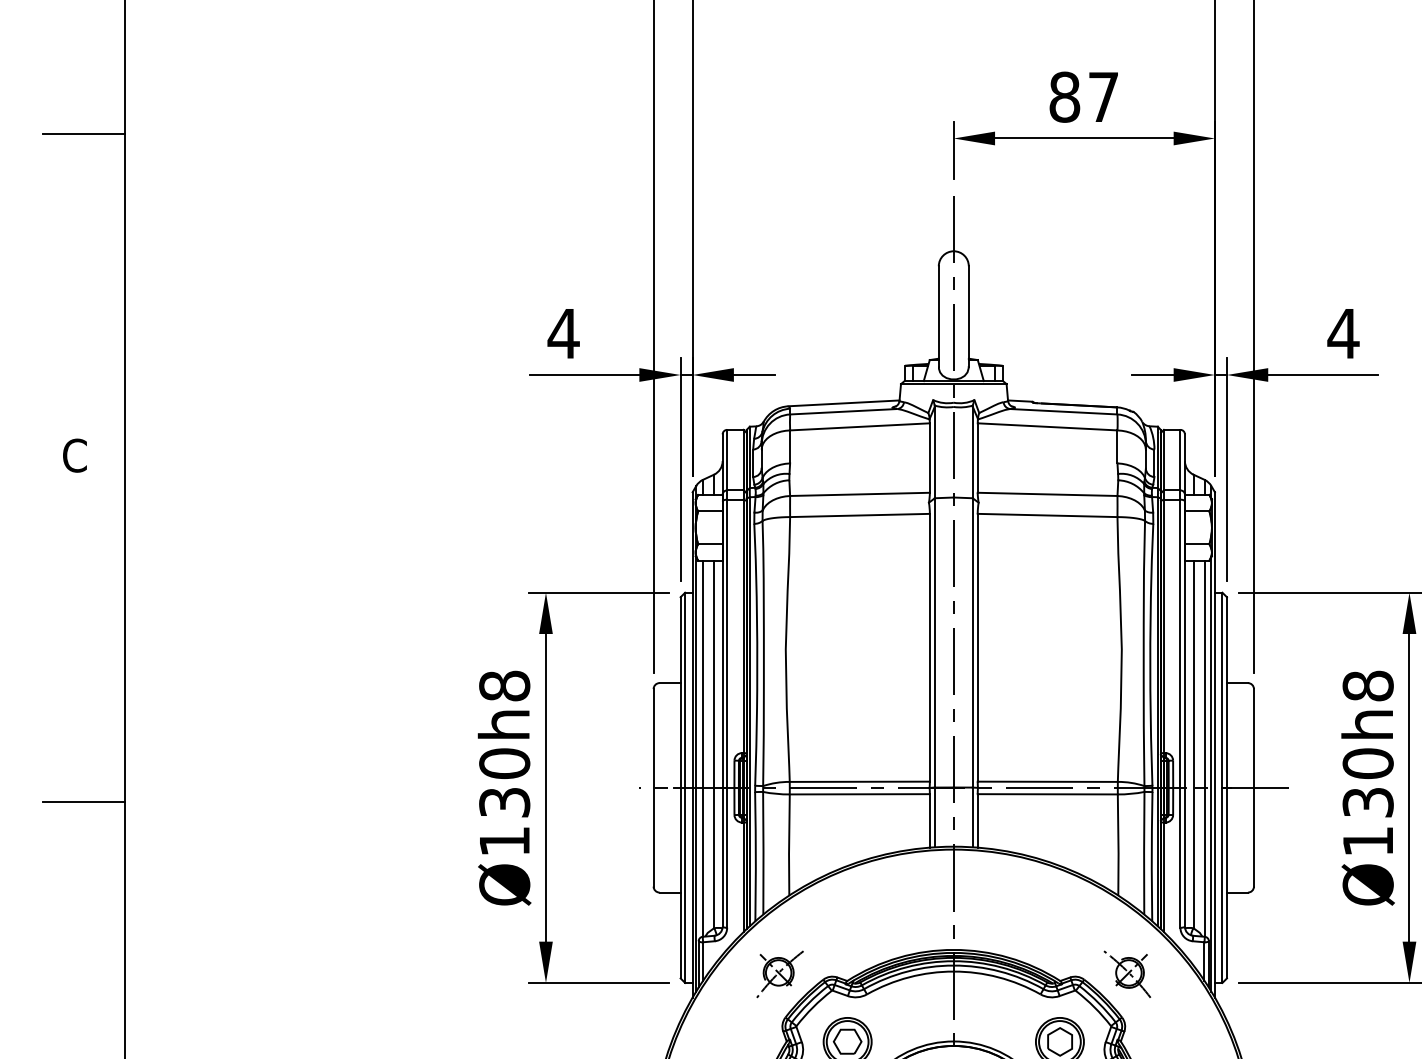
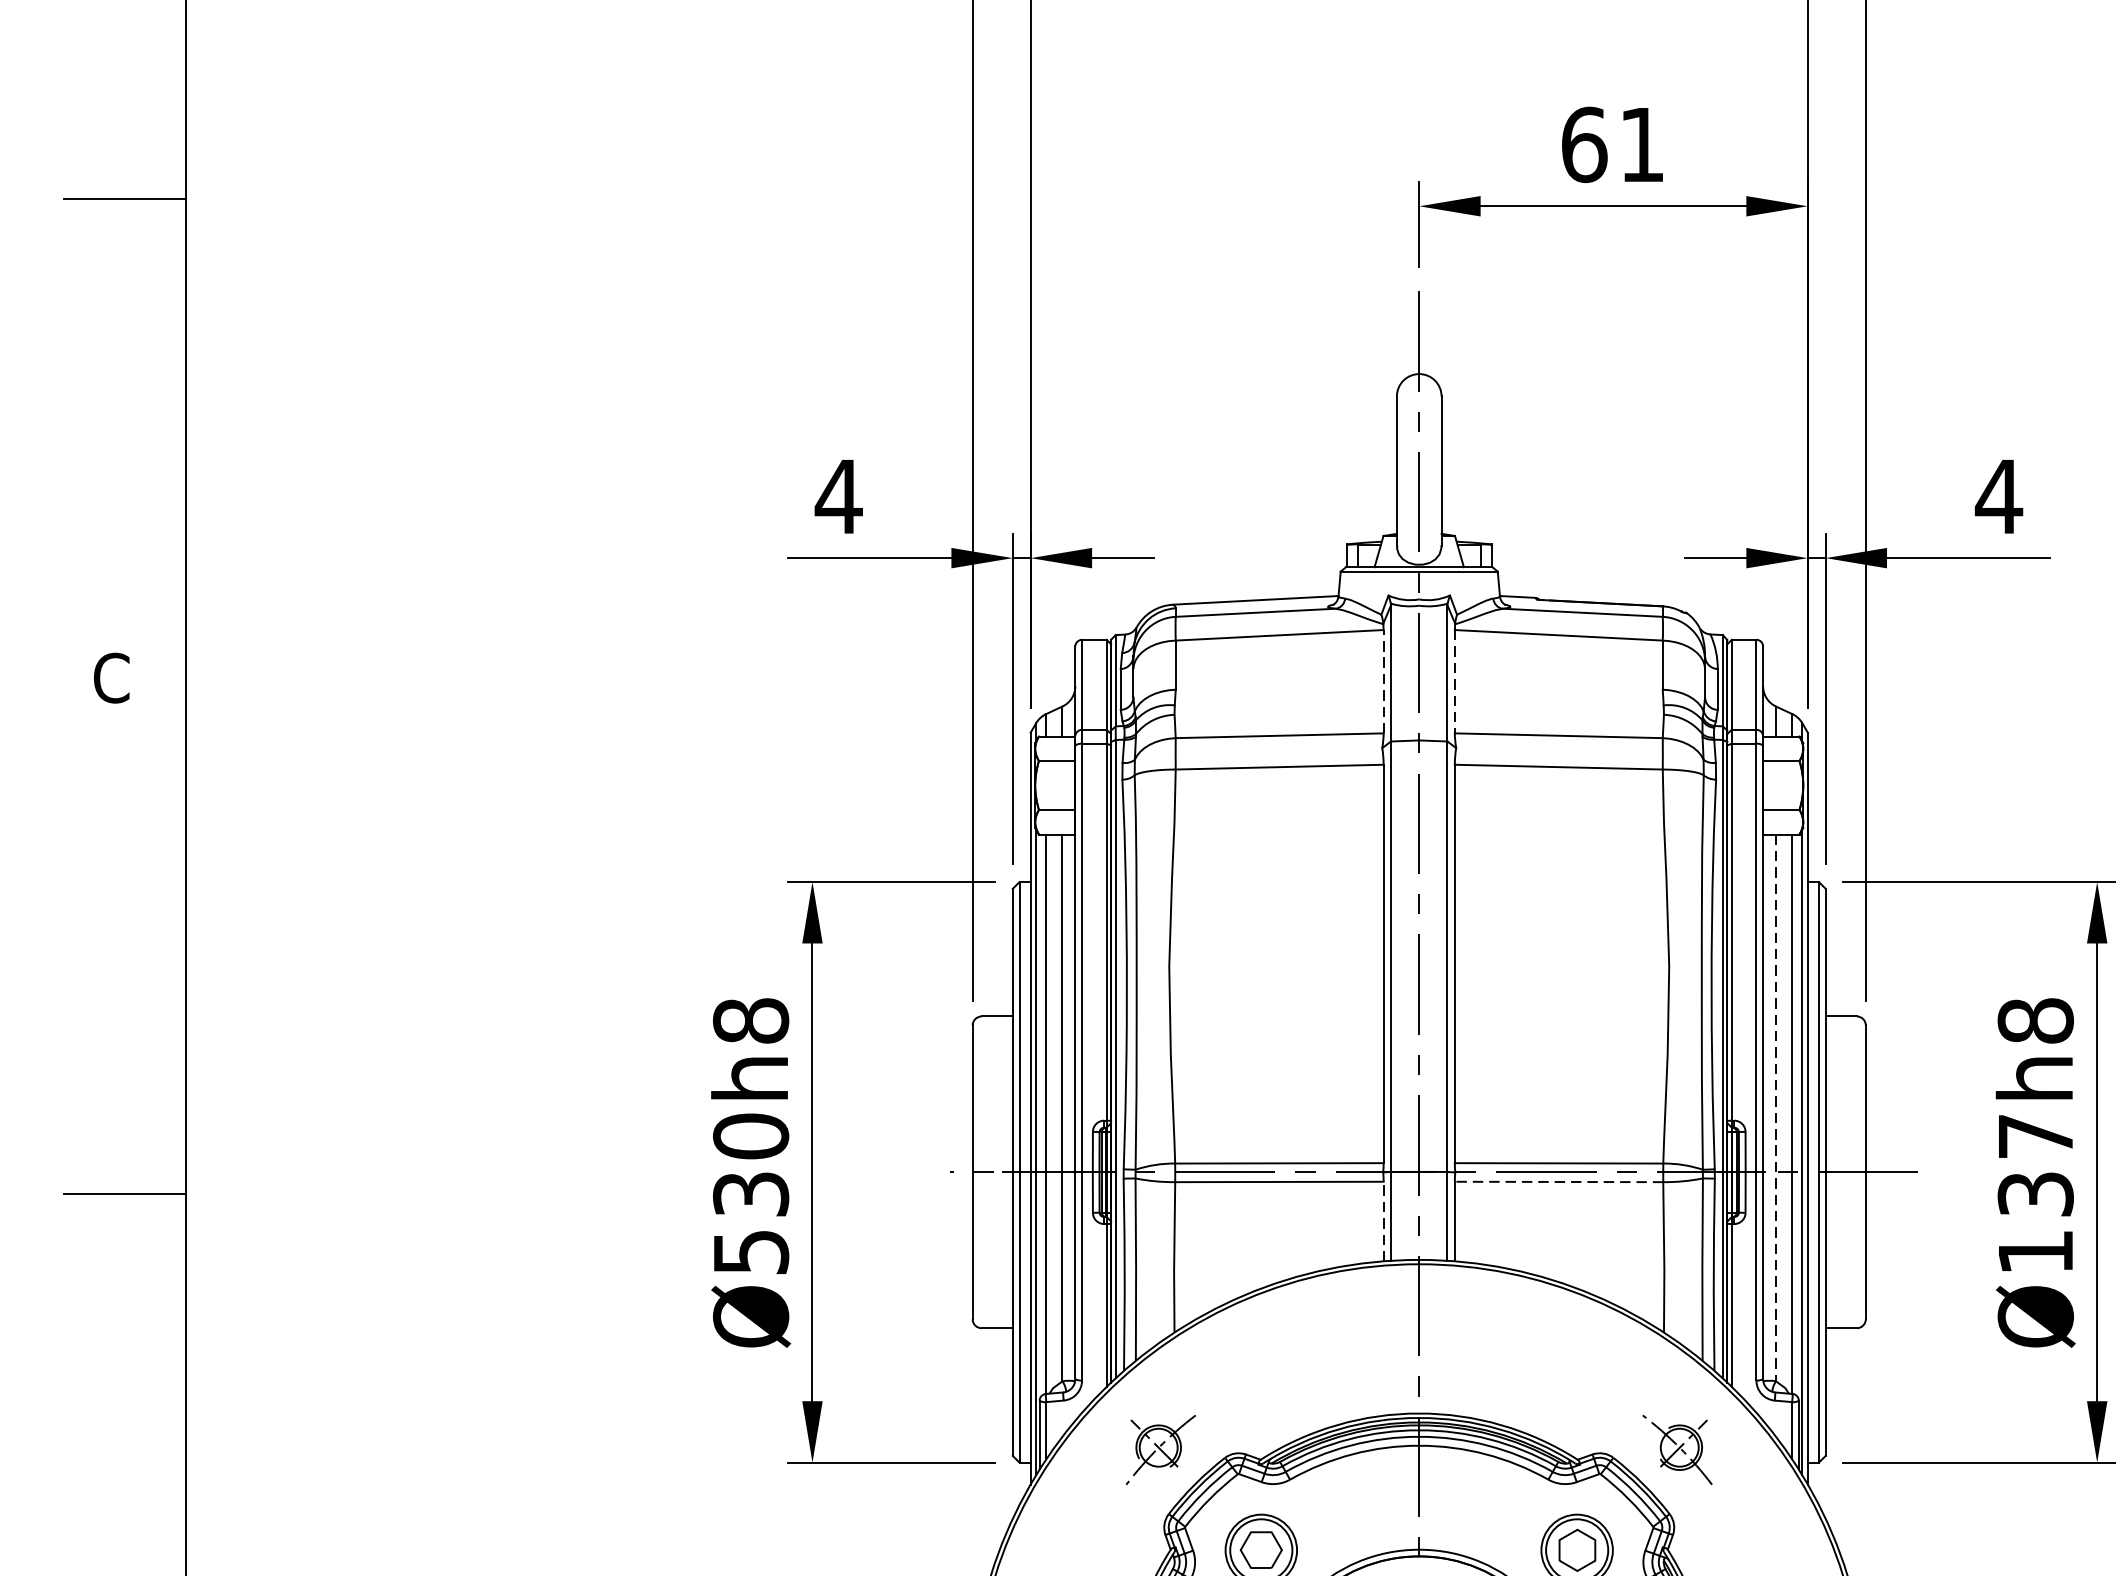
text: (1083, 96) -> (1612, 143), 87 -> 61
line: (929, 458) -> (1383, 682), solid -> dashed
line: (977, 458) -> (1454, 682), solid -> dashed
line: (1193, 744) -> (1775, 1107), solid -> dashed
text: (1367, 763) -> (2034, 1136), Ø130h8 -> Ø137h8
line: (1047, 794) -> (1558, 1182), solid -> dashed
line: (929, 820) -> (1383, 1220), solid -> dashed
text: (505, 841) -> (752, 1252), Ø130h8 -> Ø530h8

